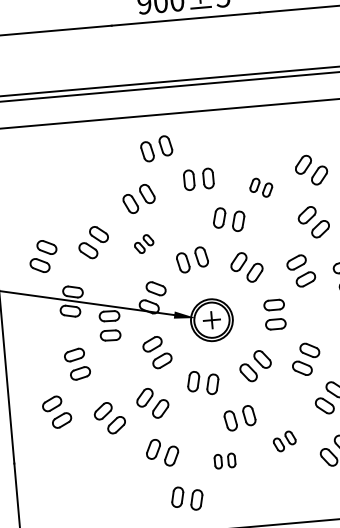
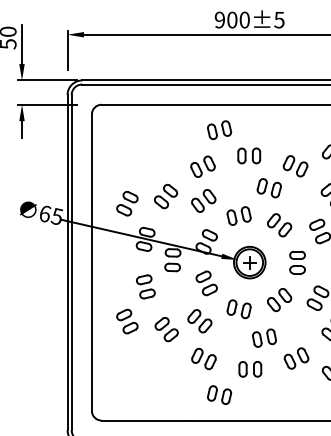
part: (261, 187) -> (295, 166), size x1.43
part: (143, 243) -> (203, 200), size x1.67
part: (284, 441) -> (296, 358), size x1.43
part: (225, 461) -> (250, 369), size x1.43

